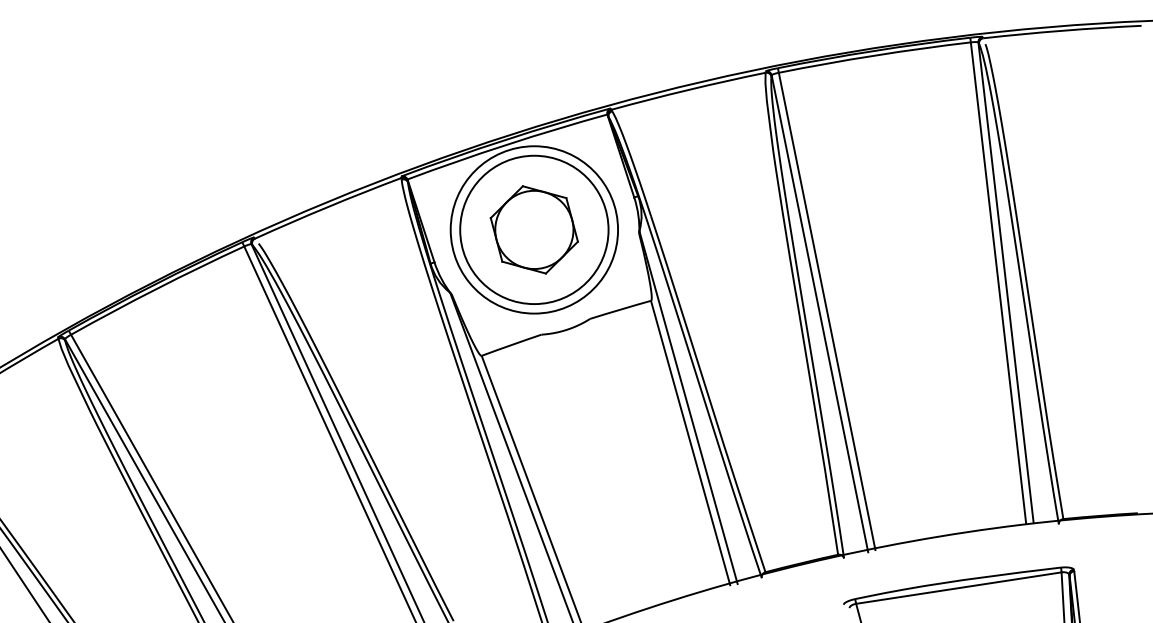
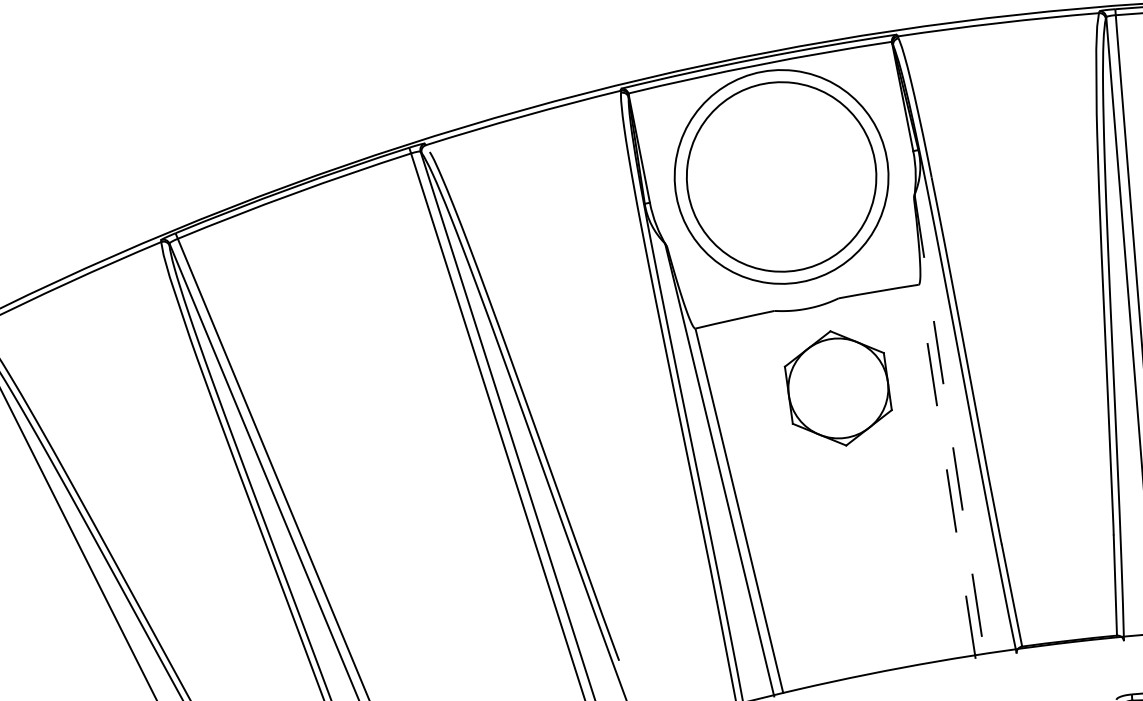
part: (533, 229) -> (837, 387), moved
line: (688, 408) -> (949, 427), solid -> dashed
line: (690, 442) -> (946, 470), solid -> dashed

